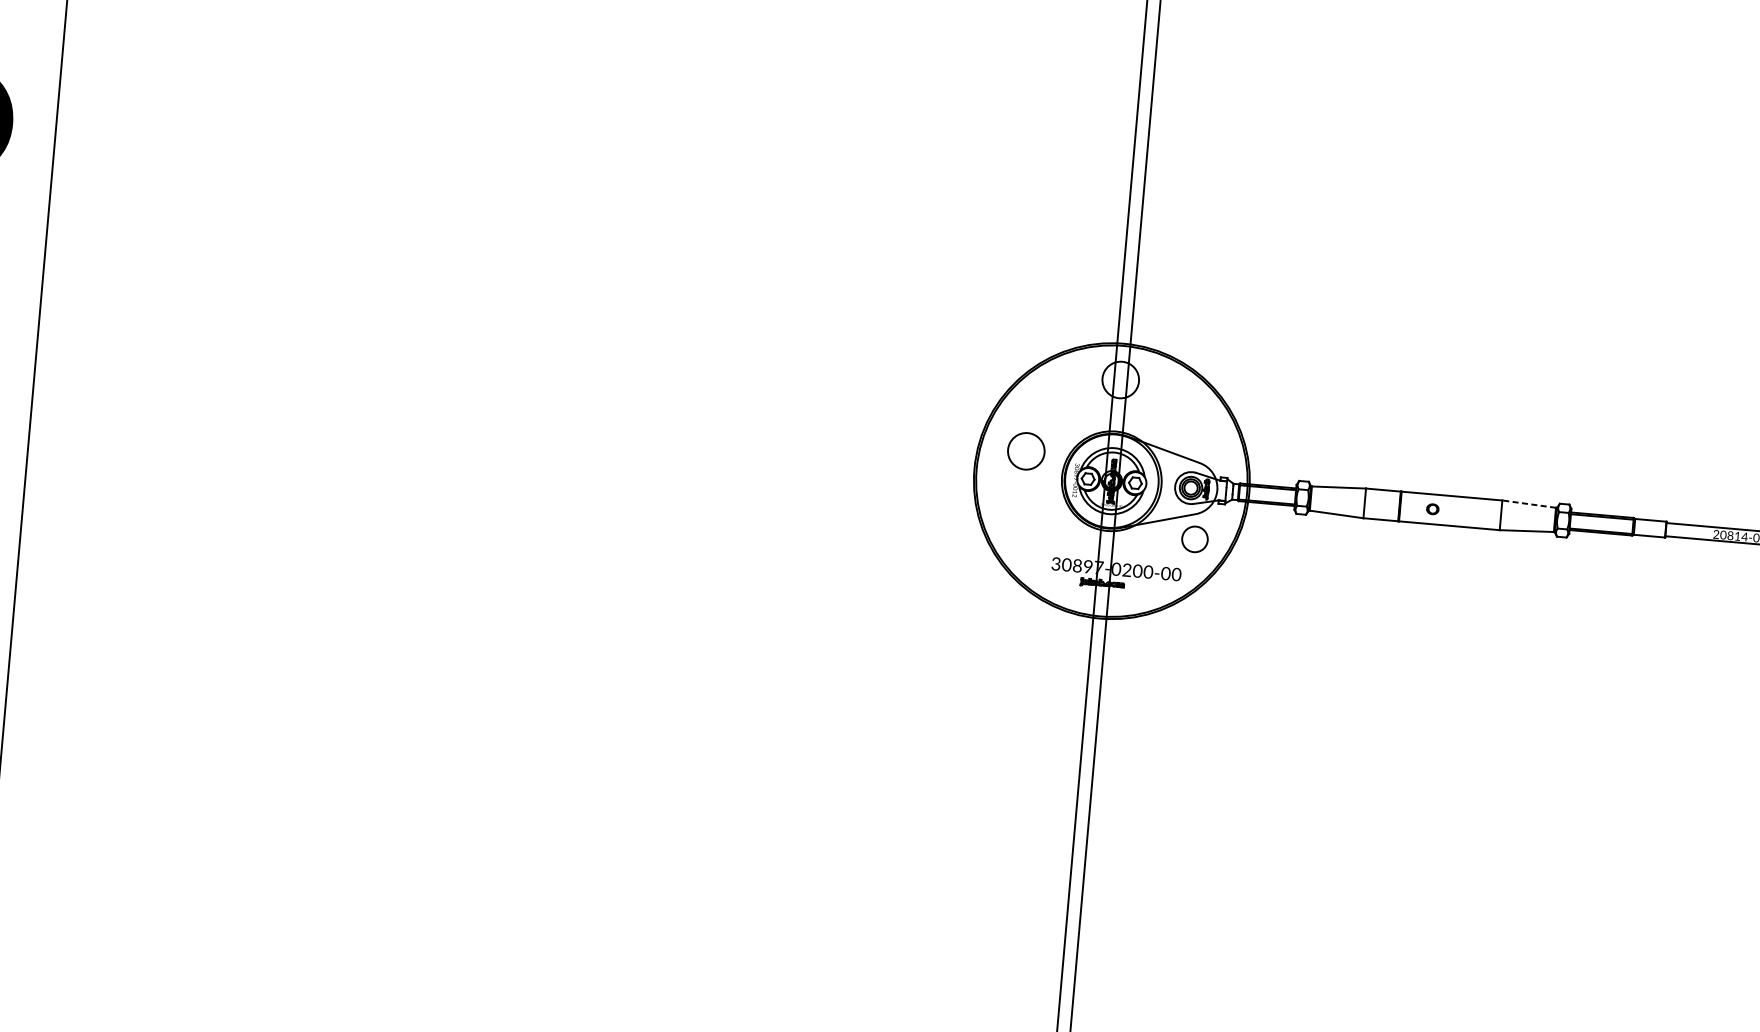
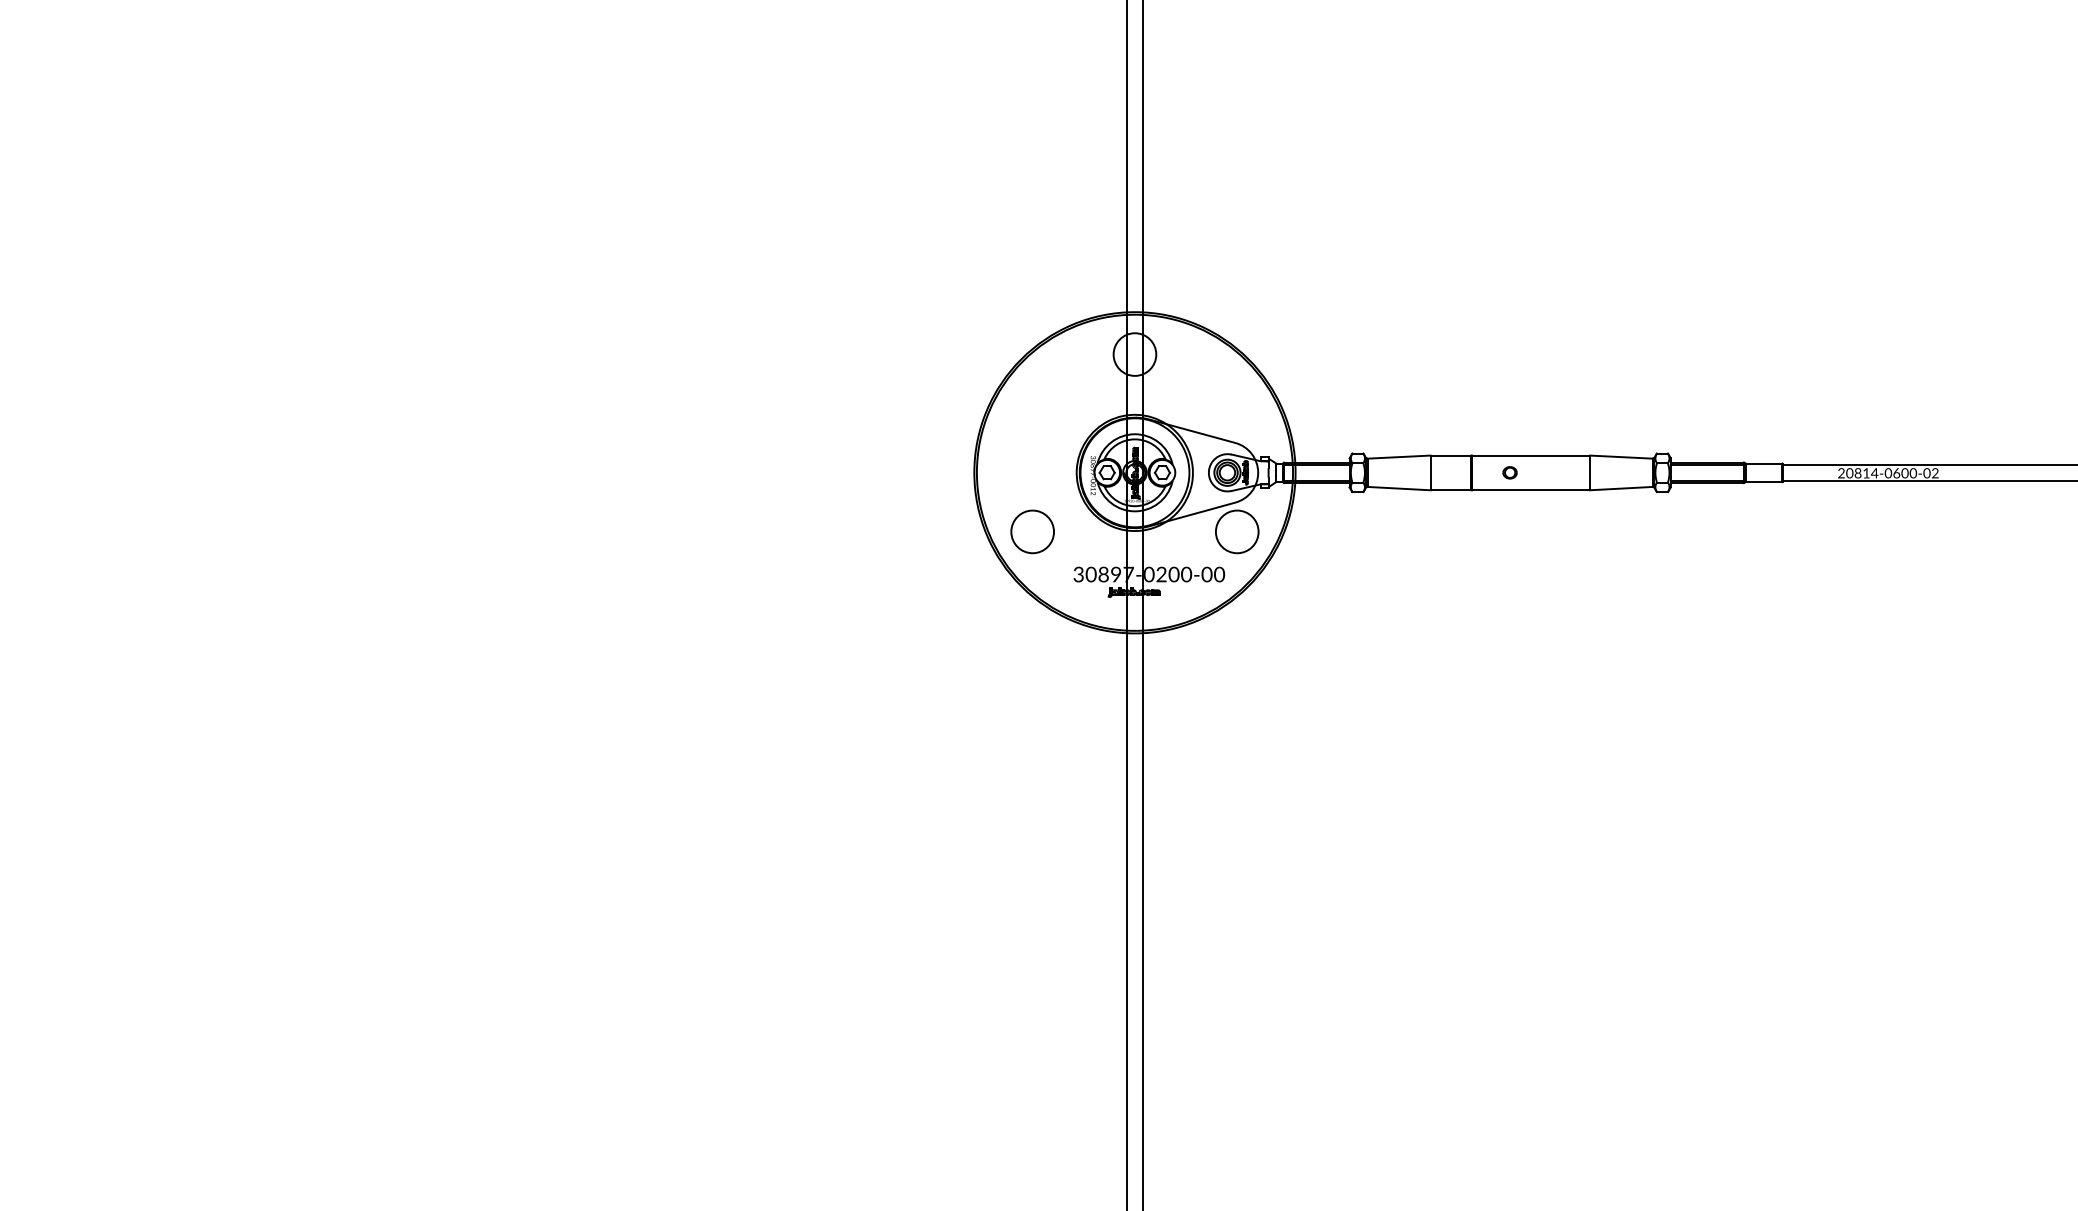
circle: (1026, 450) -> (1032, 531), moved
line: (1529, 504) -> (1621, 457), dashed -> solid
circle: (1194, 538) -> (1236, 531), size x1.43

